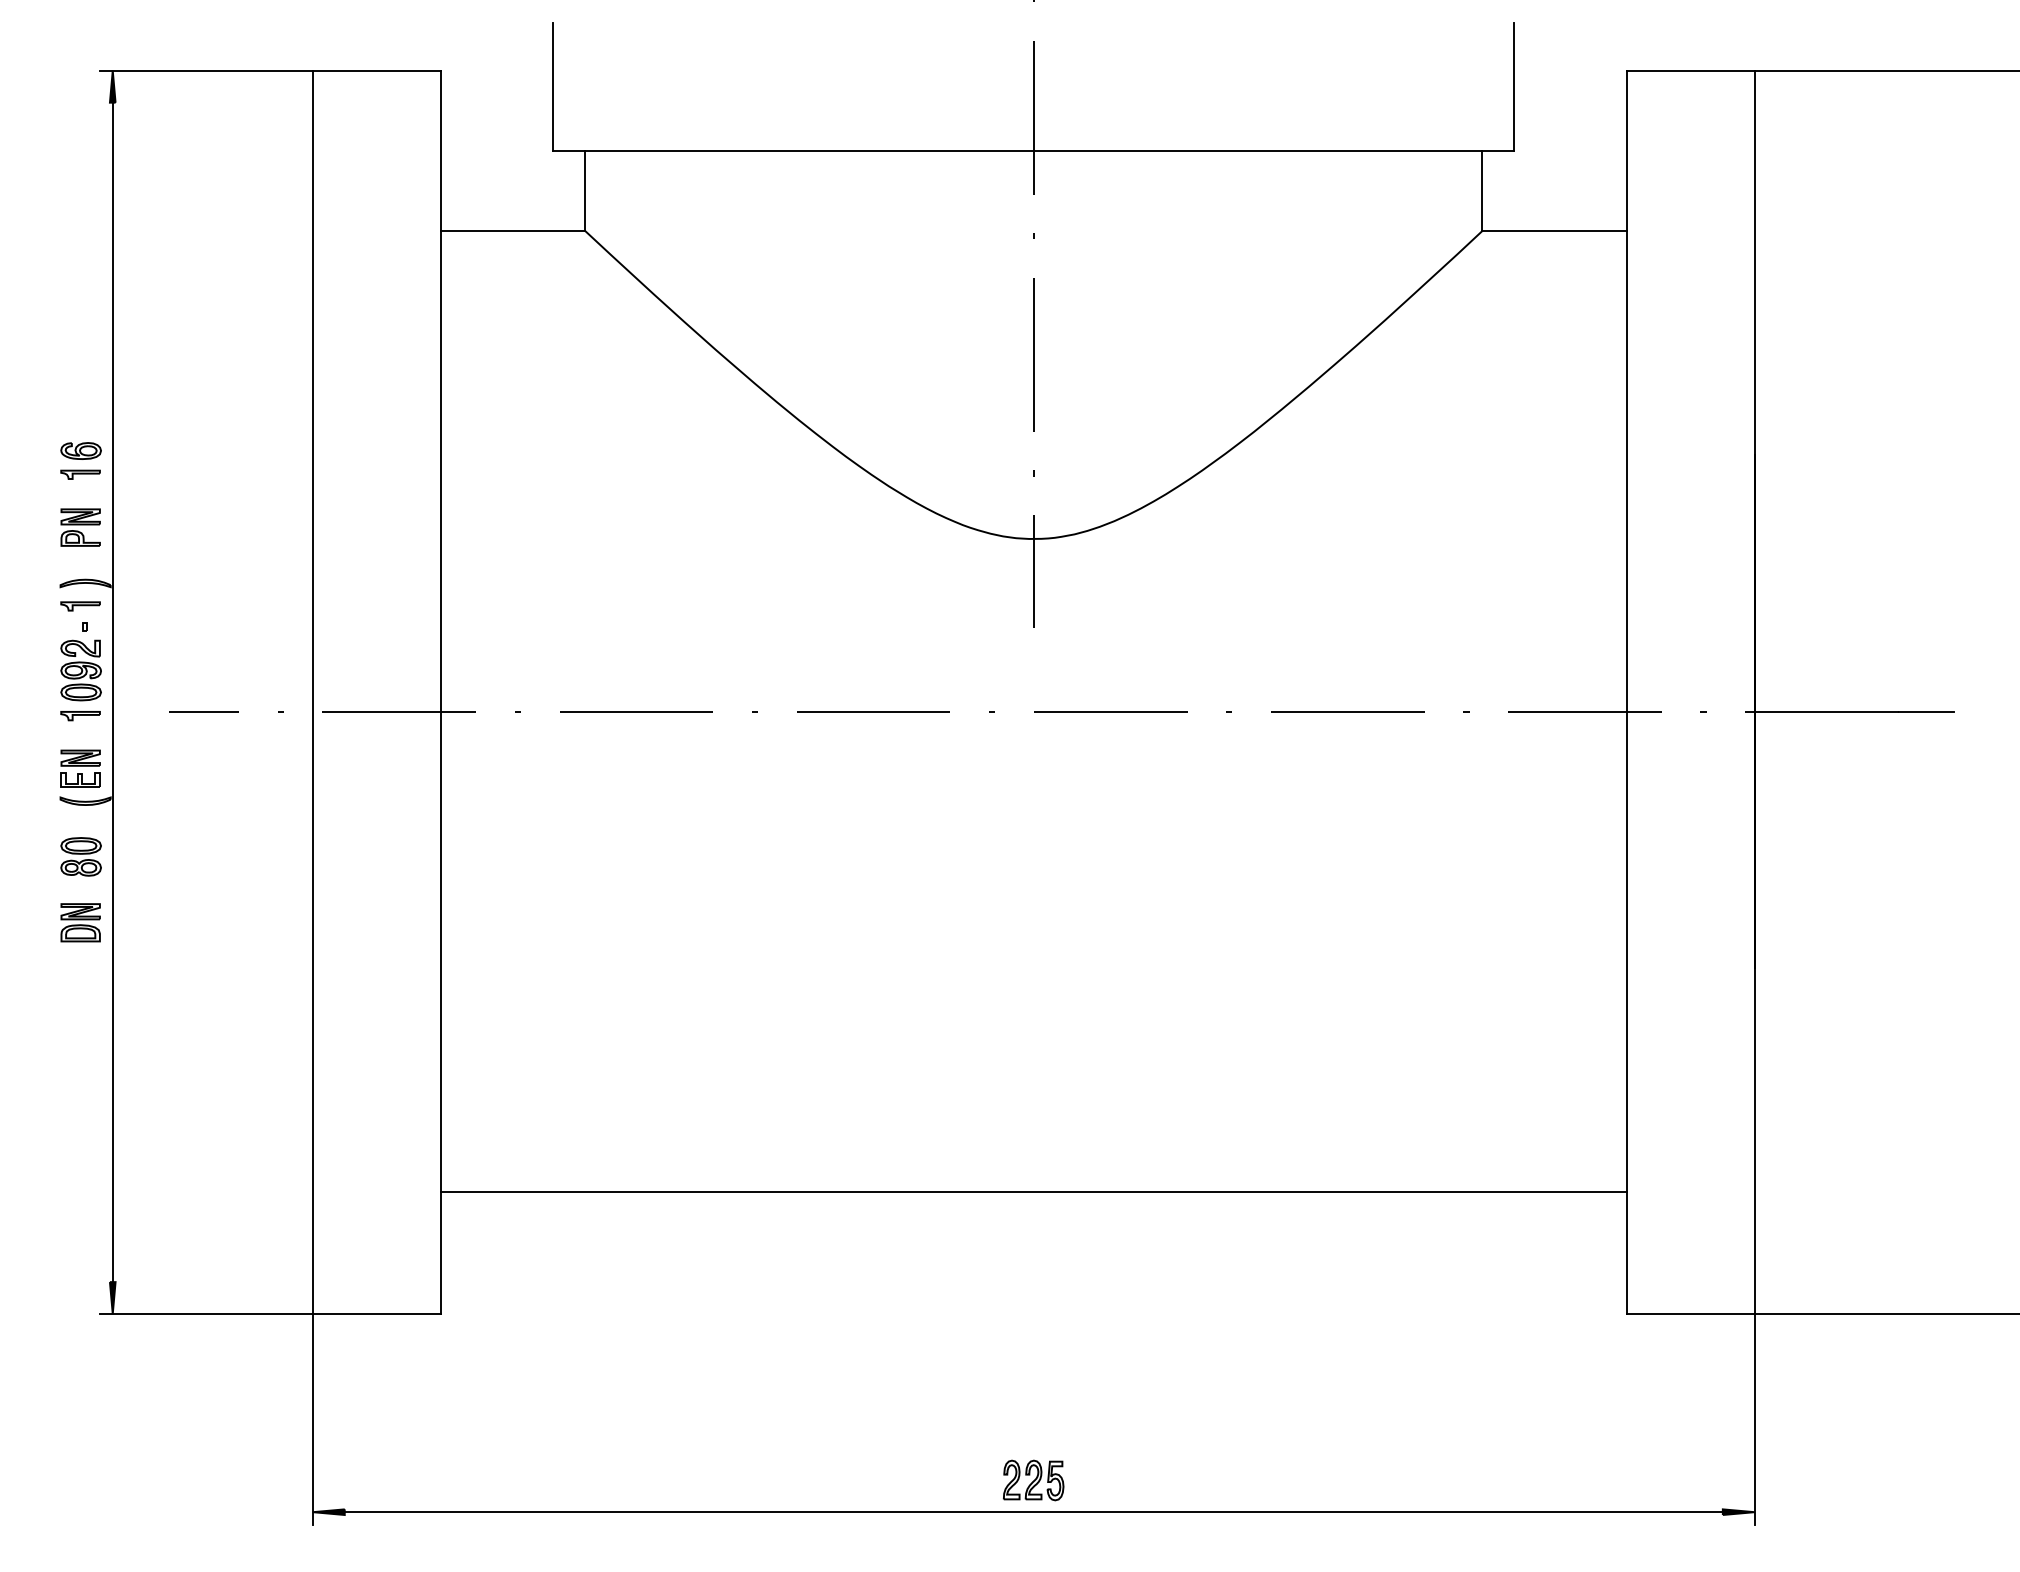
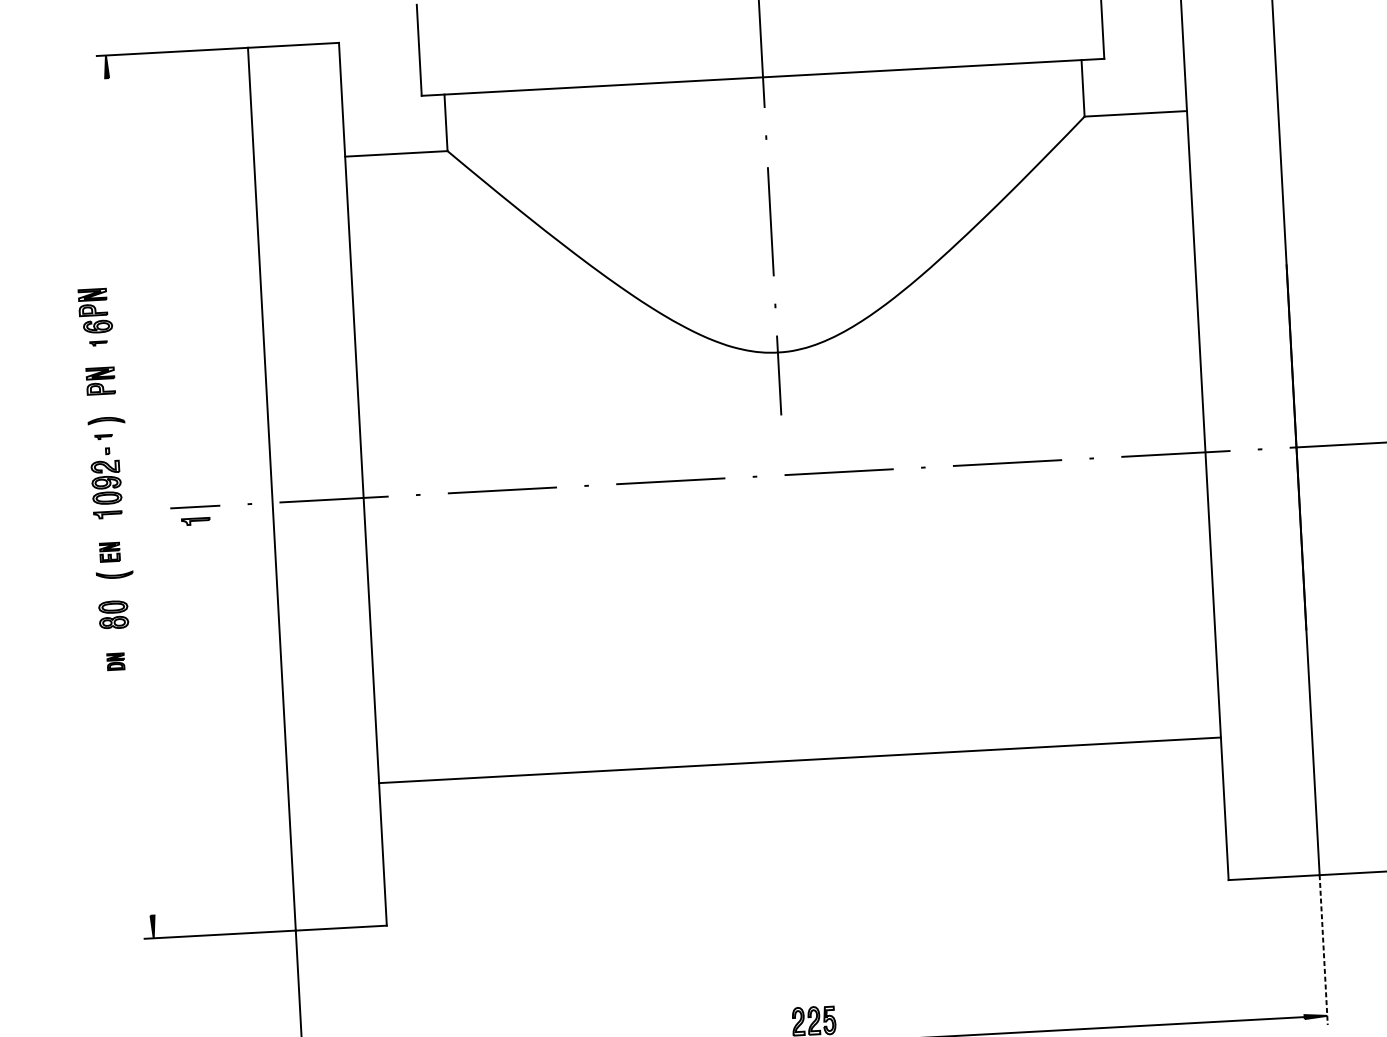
part: (75, 416) -> (92, 302), added
part: (80, 474) -> (98, 343), size x0.6
part: (80, 606) -> (103, 437), size x0.6
line: (112, 692) -> (129, 496), removed
part: (203, 732) -> (195, 521), added
part: (80, 768) -> (109, 552), size x0.7
part: (80, 922) -> (115, 661), size x0.6
line: (1033, 1192) -> (799, 760), moved
line: (1754, 1420) -> (1323, 950), solid -> dashed

